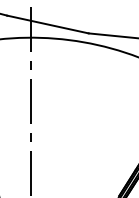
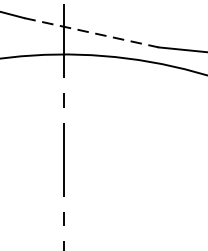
line: (47, 24) -> (90, 32), solid -> dashed

